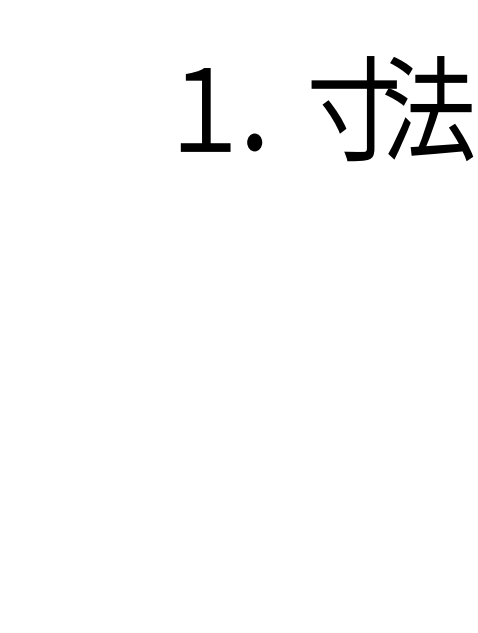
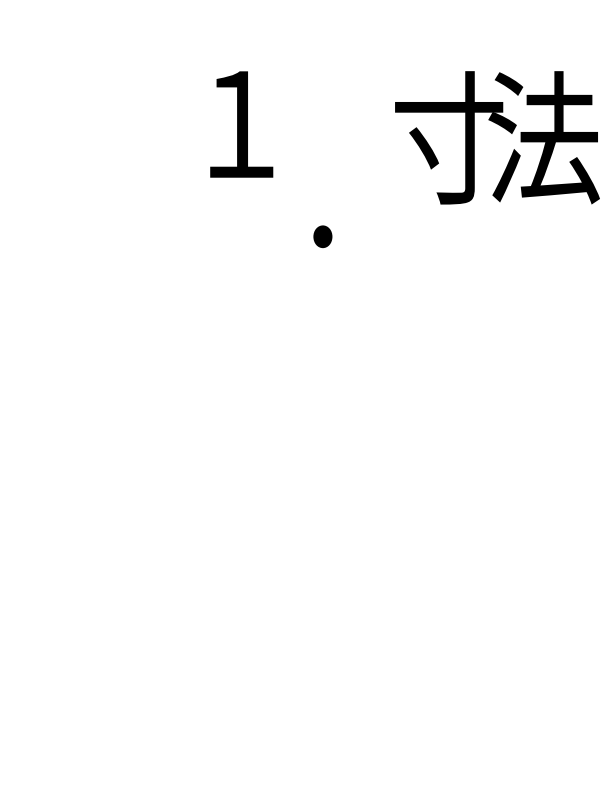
text: (205, 109) -> (241, 124), moved
text: (254, 142) -> (322, 236), moved

